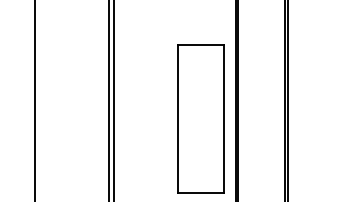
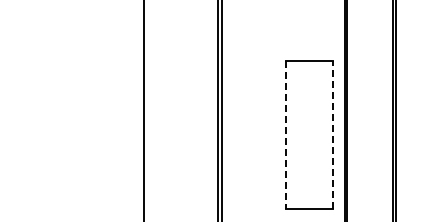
line: (177, 118) -> (286, 134), solid -> dashed
line: (223, 118) -> (332, 134), solid -> dashed

